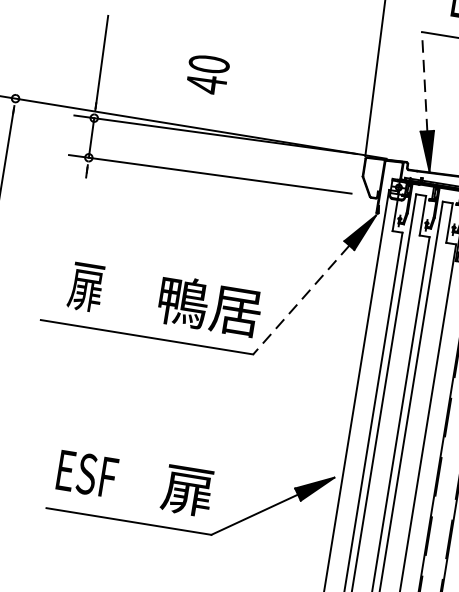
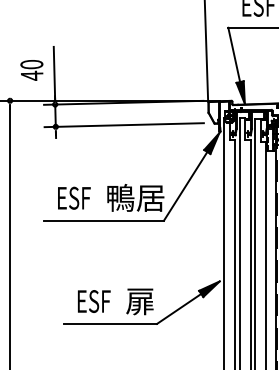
text: (206, 74) -> (31, 70), moved
line: (425, 81) -> (234, 54), dashed -> solid
text: (99, 289) -> (73, 198), 扉 -> ESF
line: (300, 300) -> (185, 186), dashed -> solid
text: (87, 474) -> (94, 301), moved

